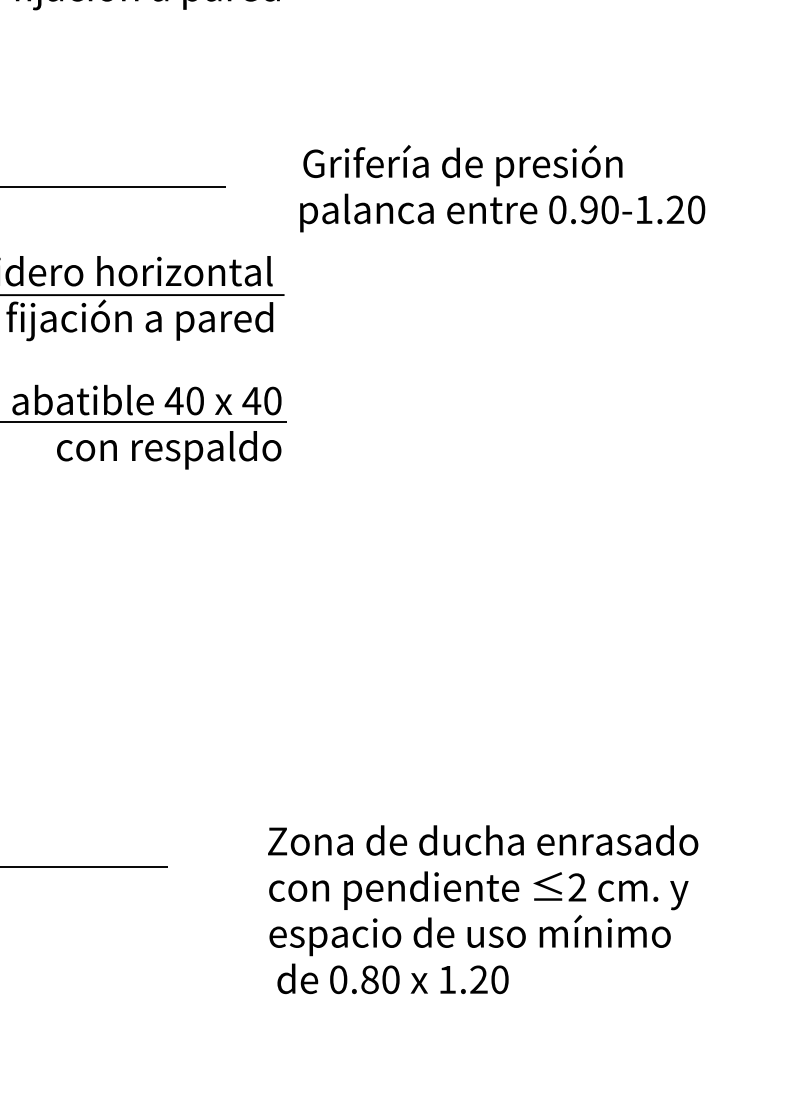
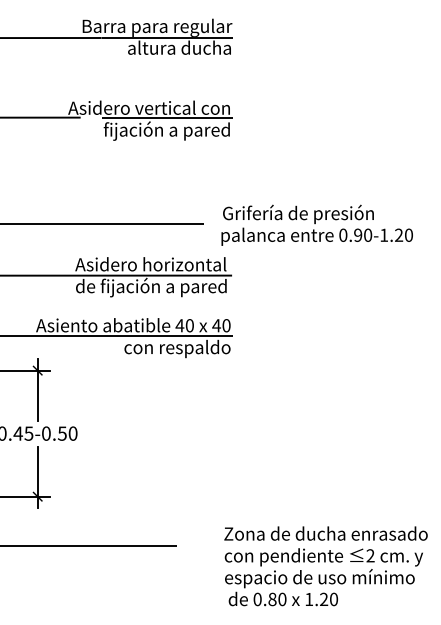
text: (501, 187) -> (316, 224), moved

